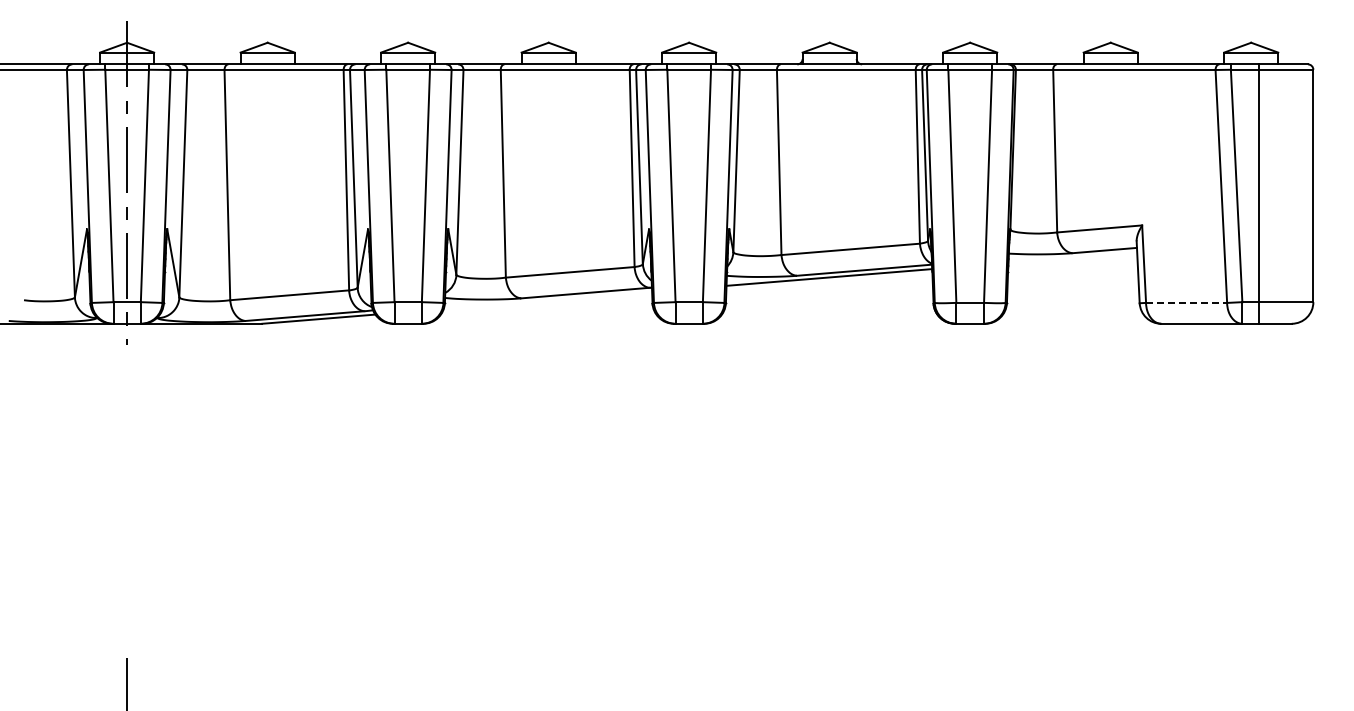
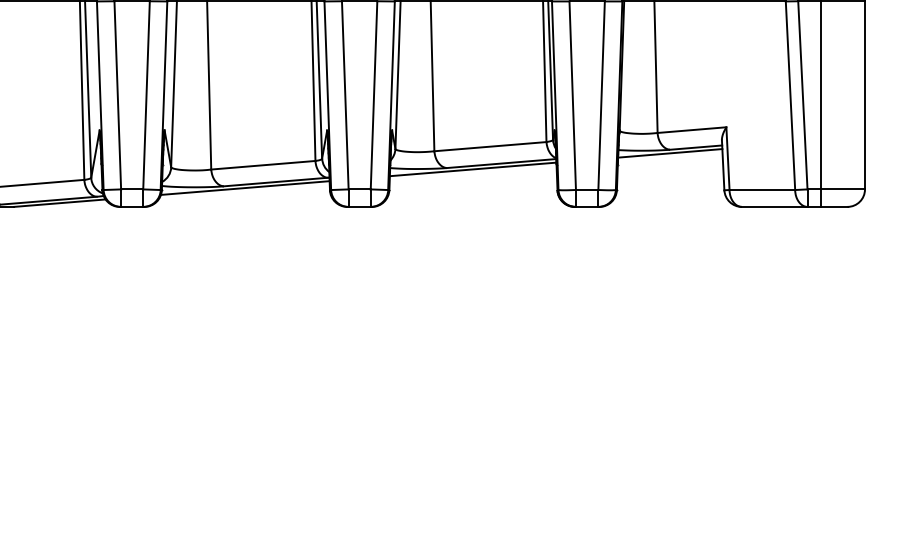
line: (1072, 257) -> (669, 153), added
line: (547, 300) -> (244, 188), added
line: (1186, 302) -> (762, 189), dashed -> solid

